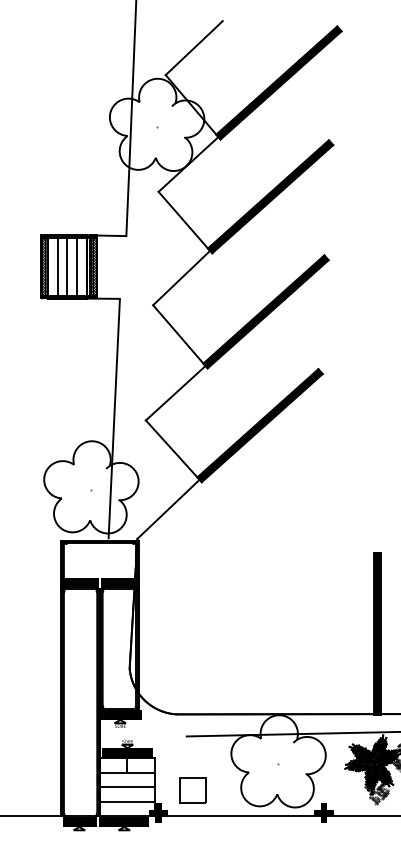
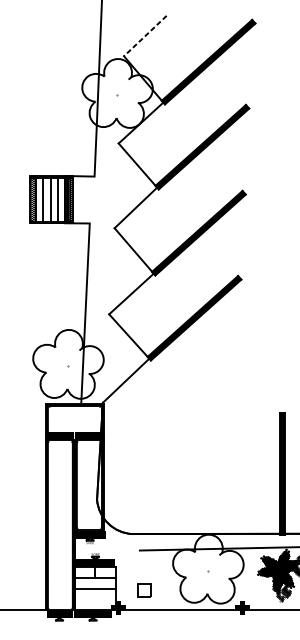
line: (193, 48) -> (144, 36), solid -> dashed
part: (192, 790) -> (144, 590), size x0.7
line: (127, 801) -> (95, 599), removed

